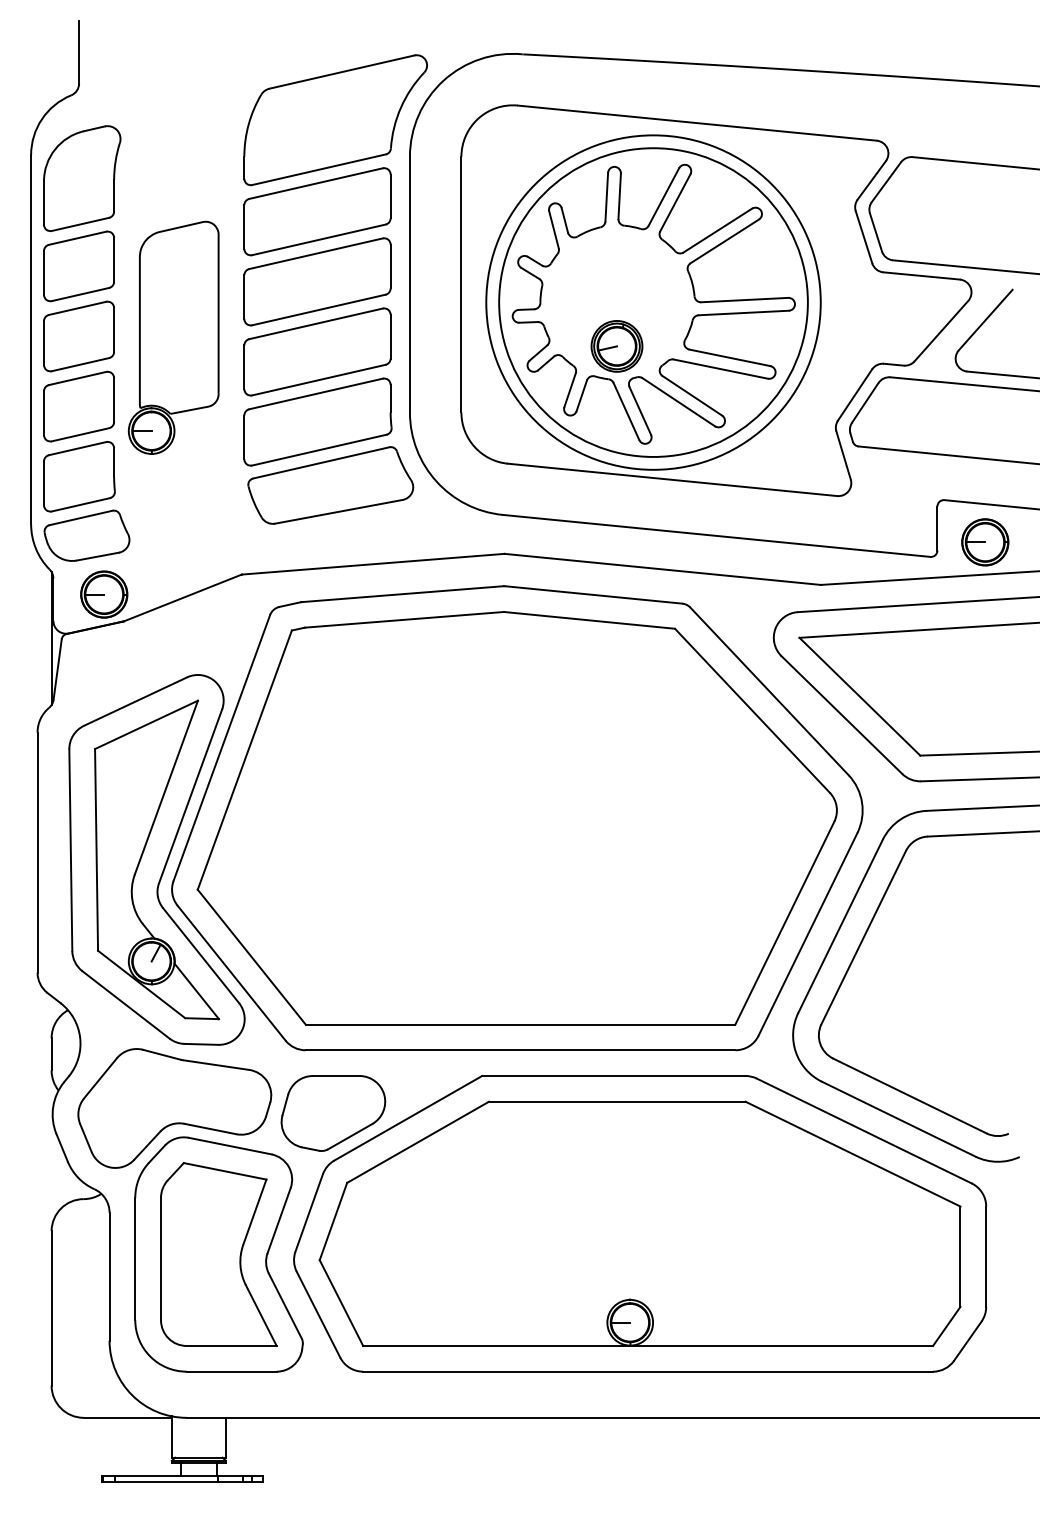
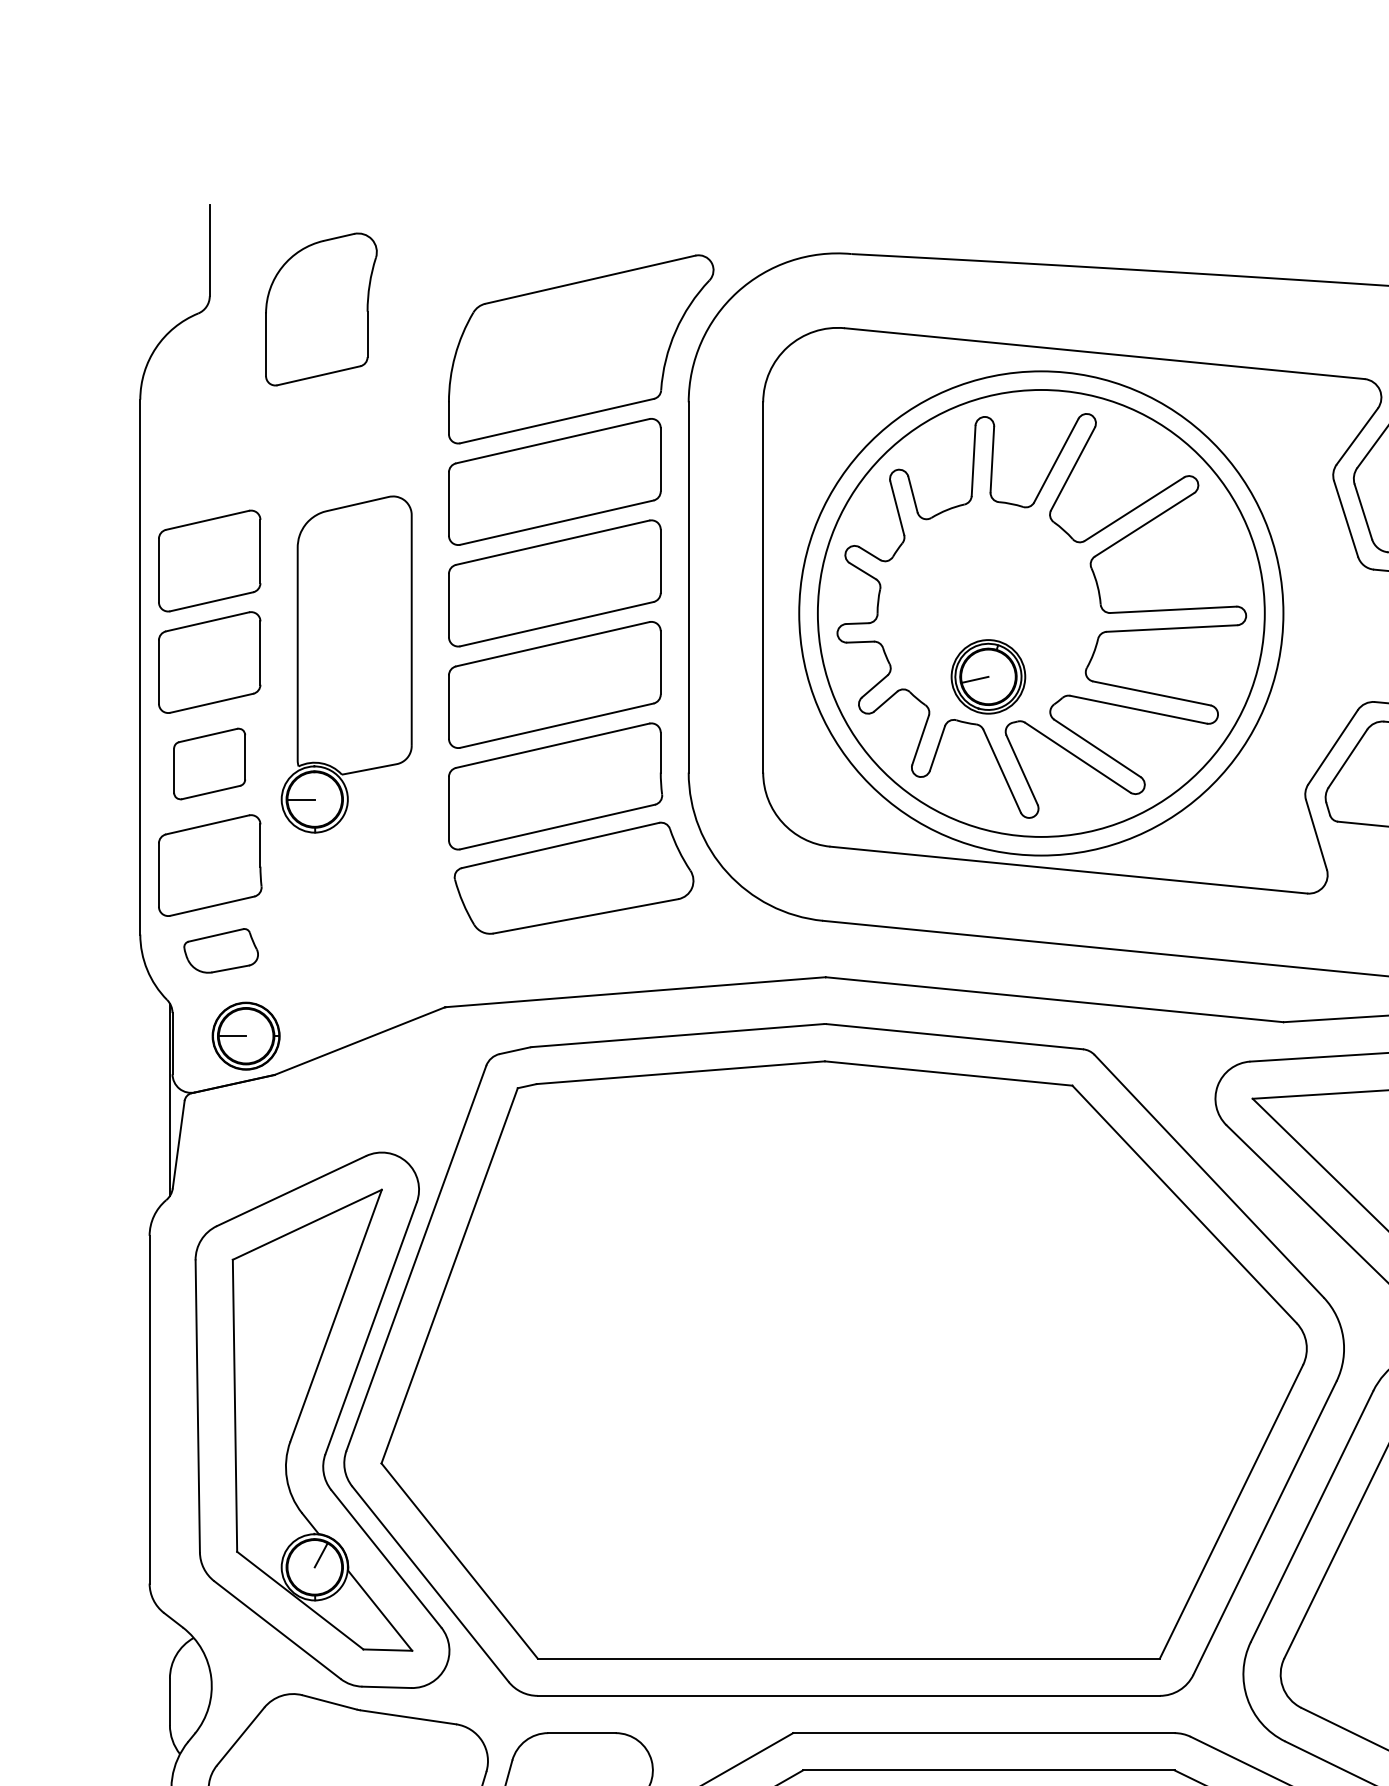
part: (82, 178) -> (321, 309), moved
part: (78, 406) -> (208, 763), size x0.7
part: (86, 535) -> (220, 950), size x0.6

